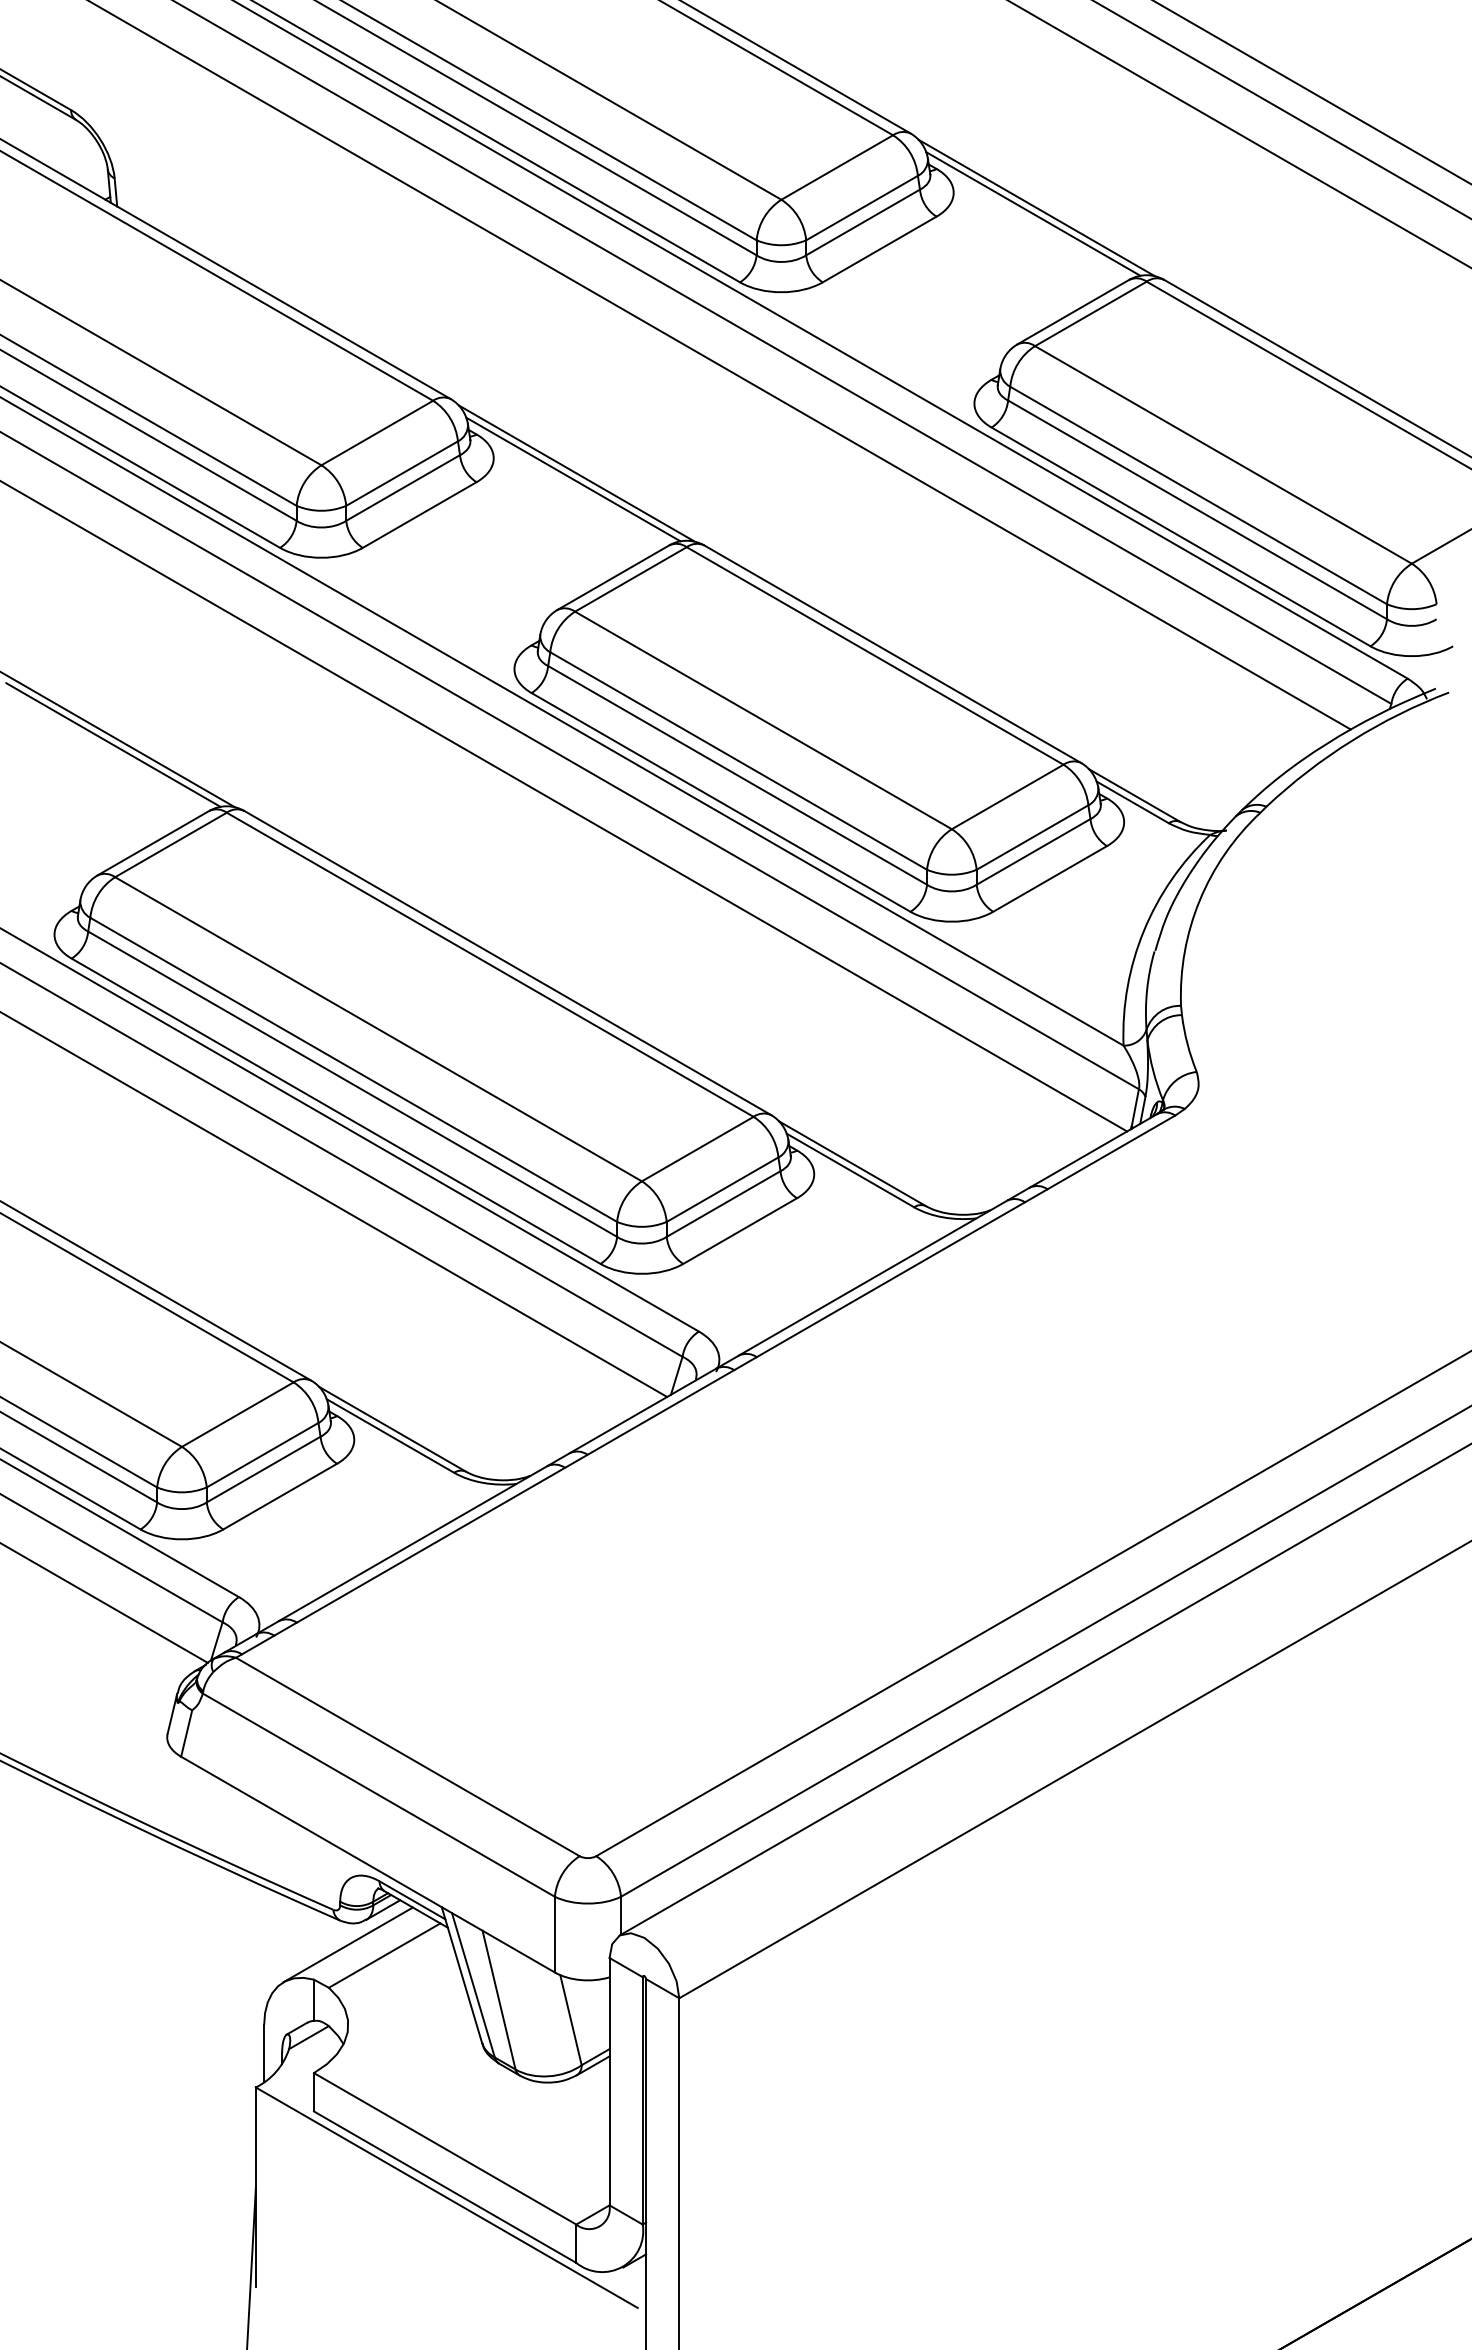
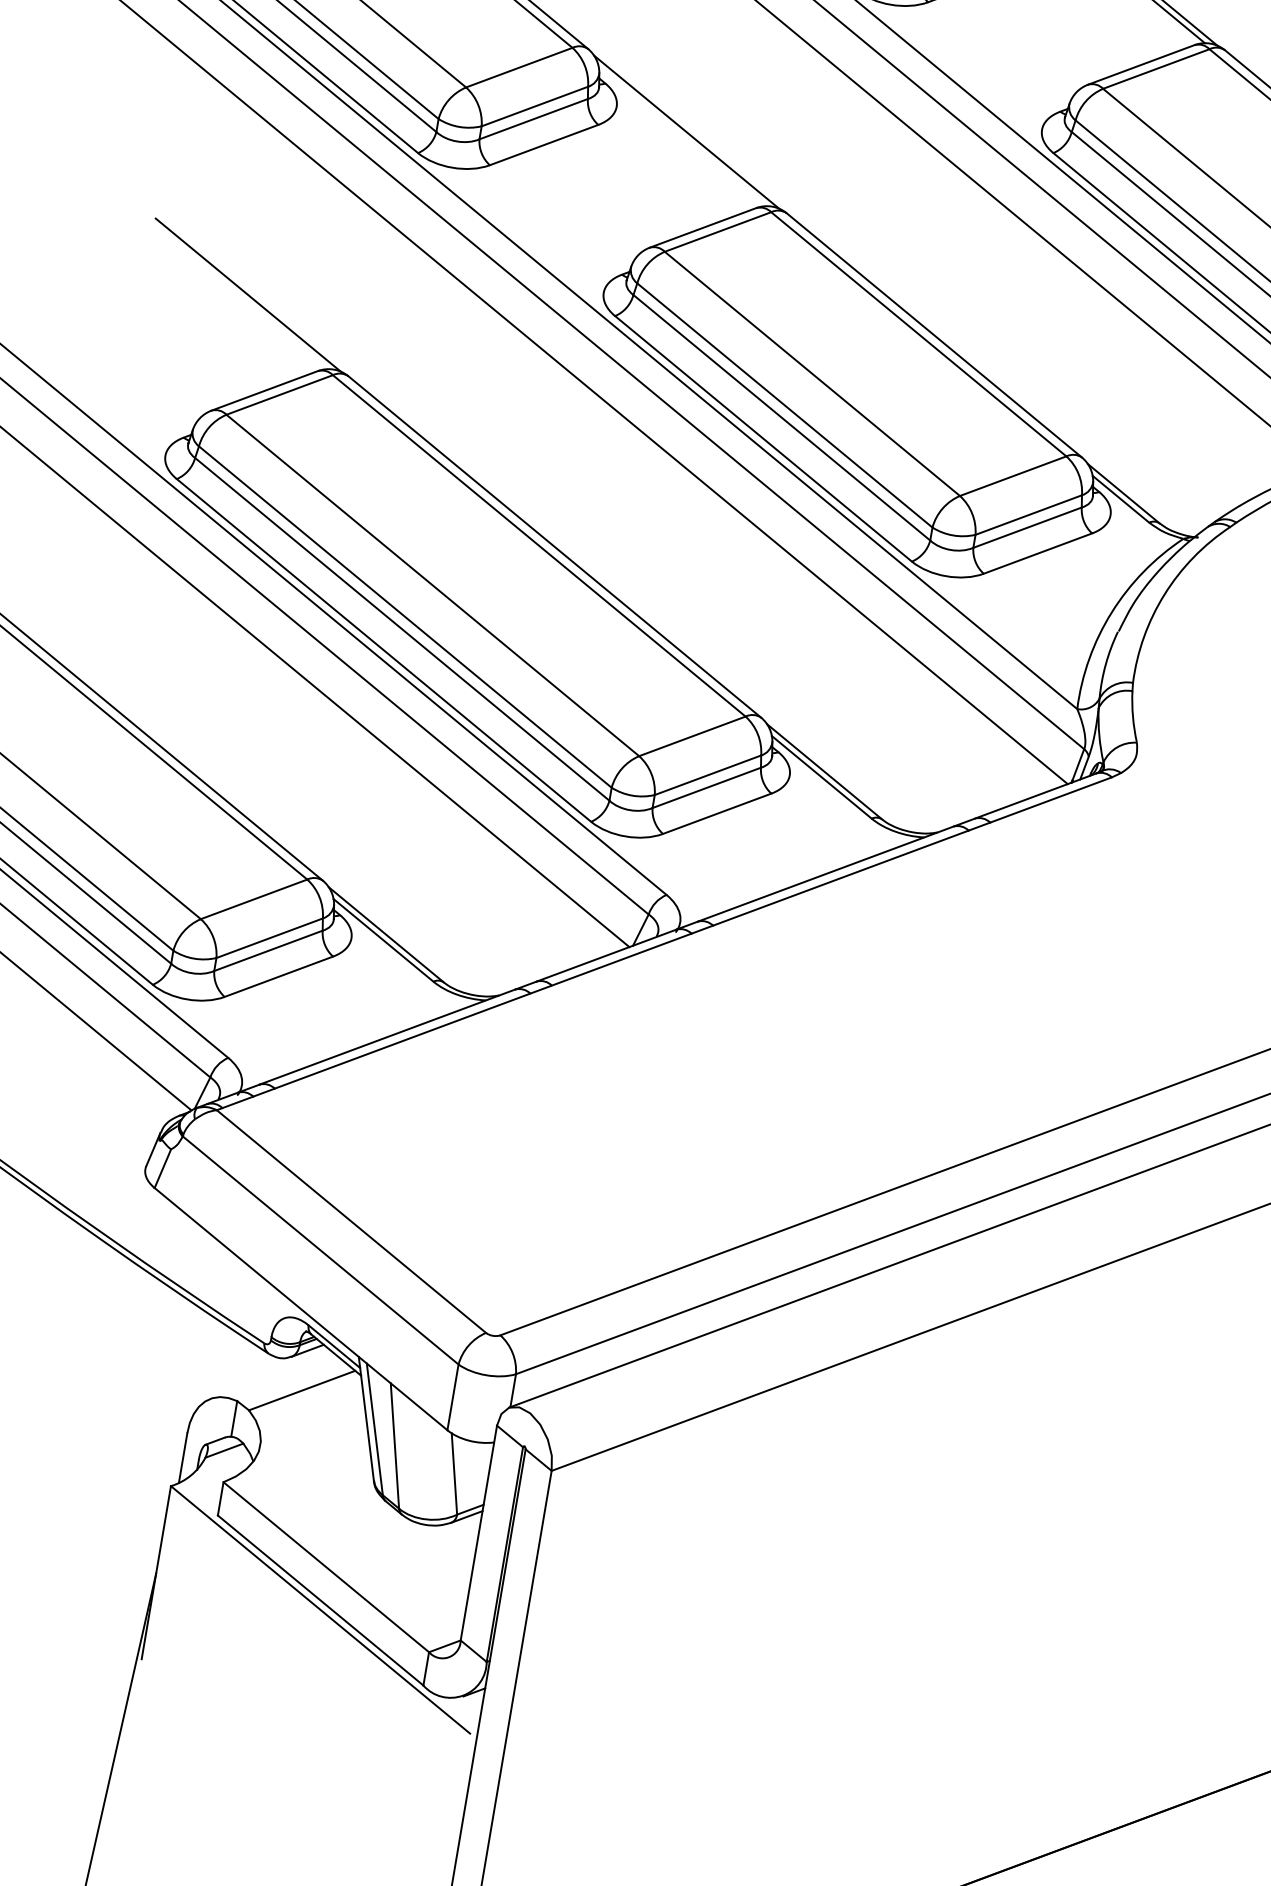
line: (573, 479) -> (682, 136), removed
line: (113, 744) -> (244, 299), removed
line: (347, 1944) -> (271, 1375), removed

